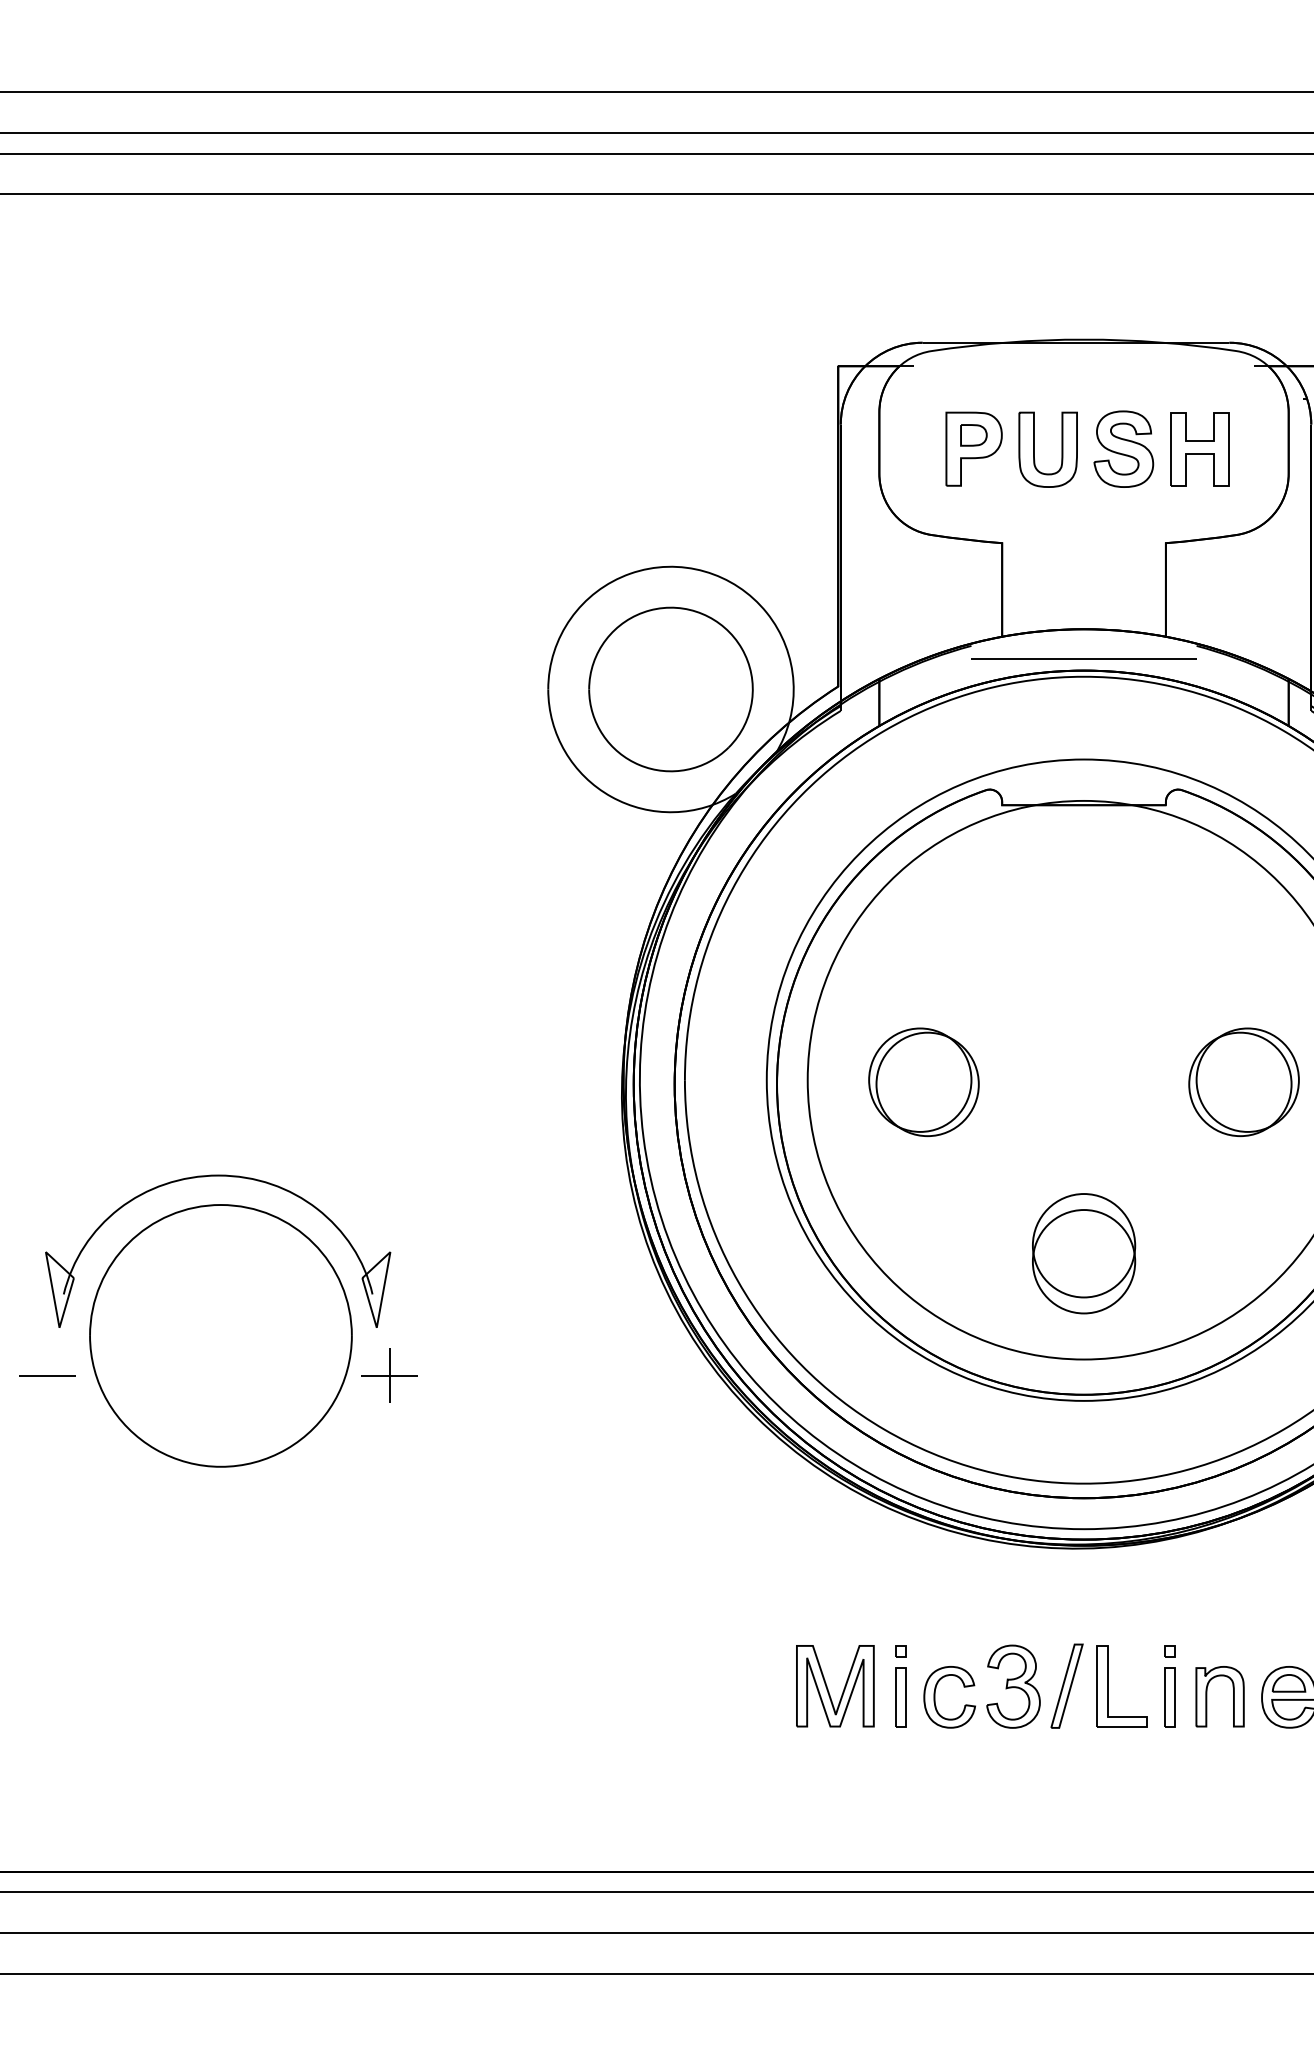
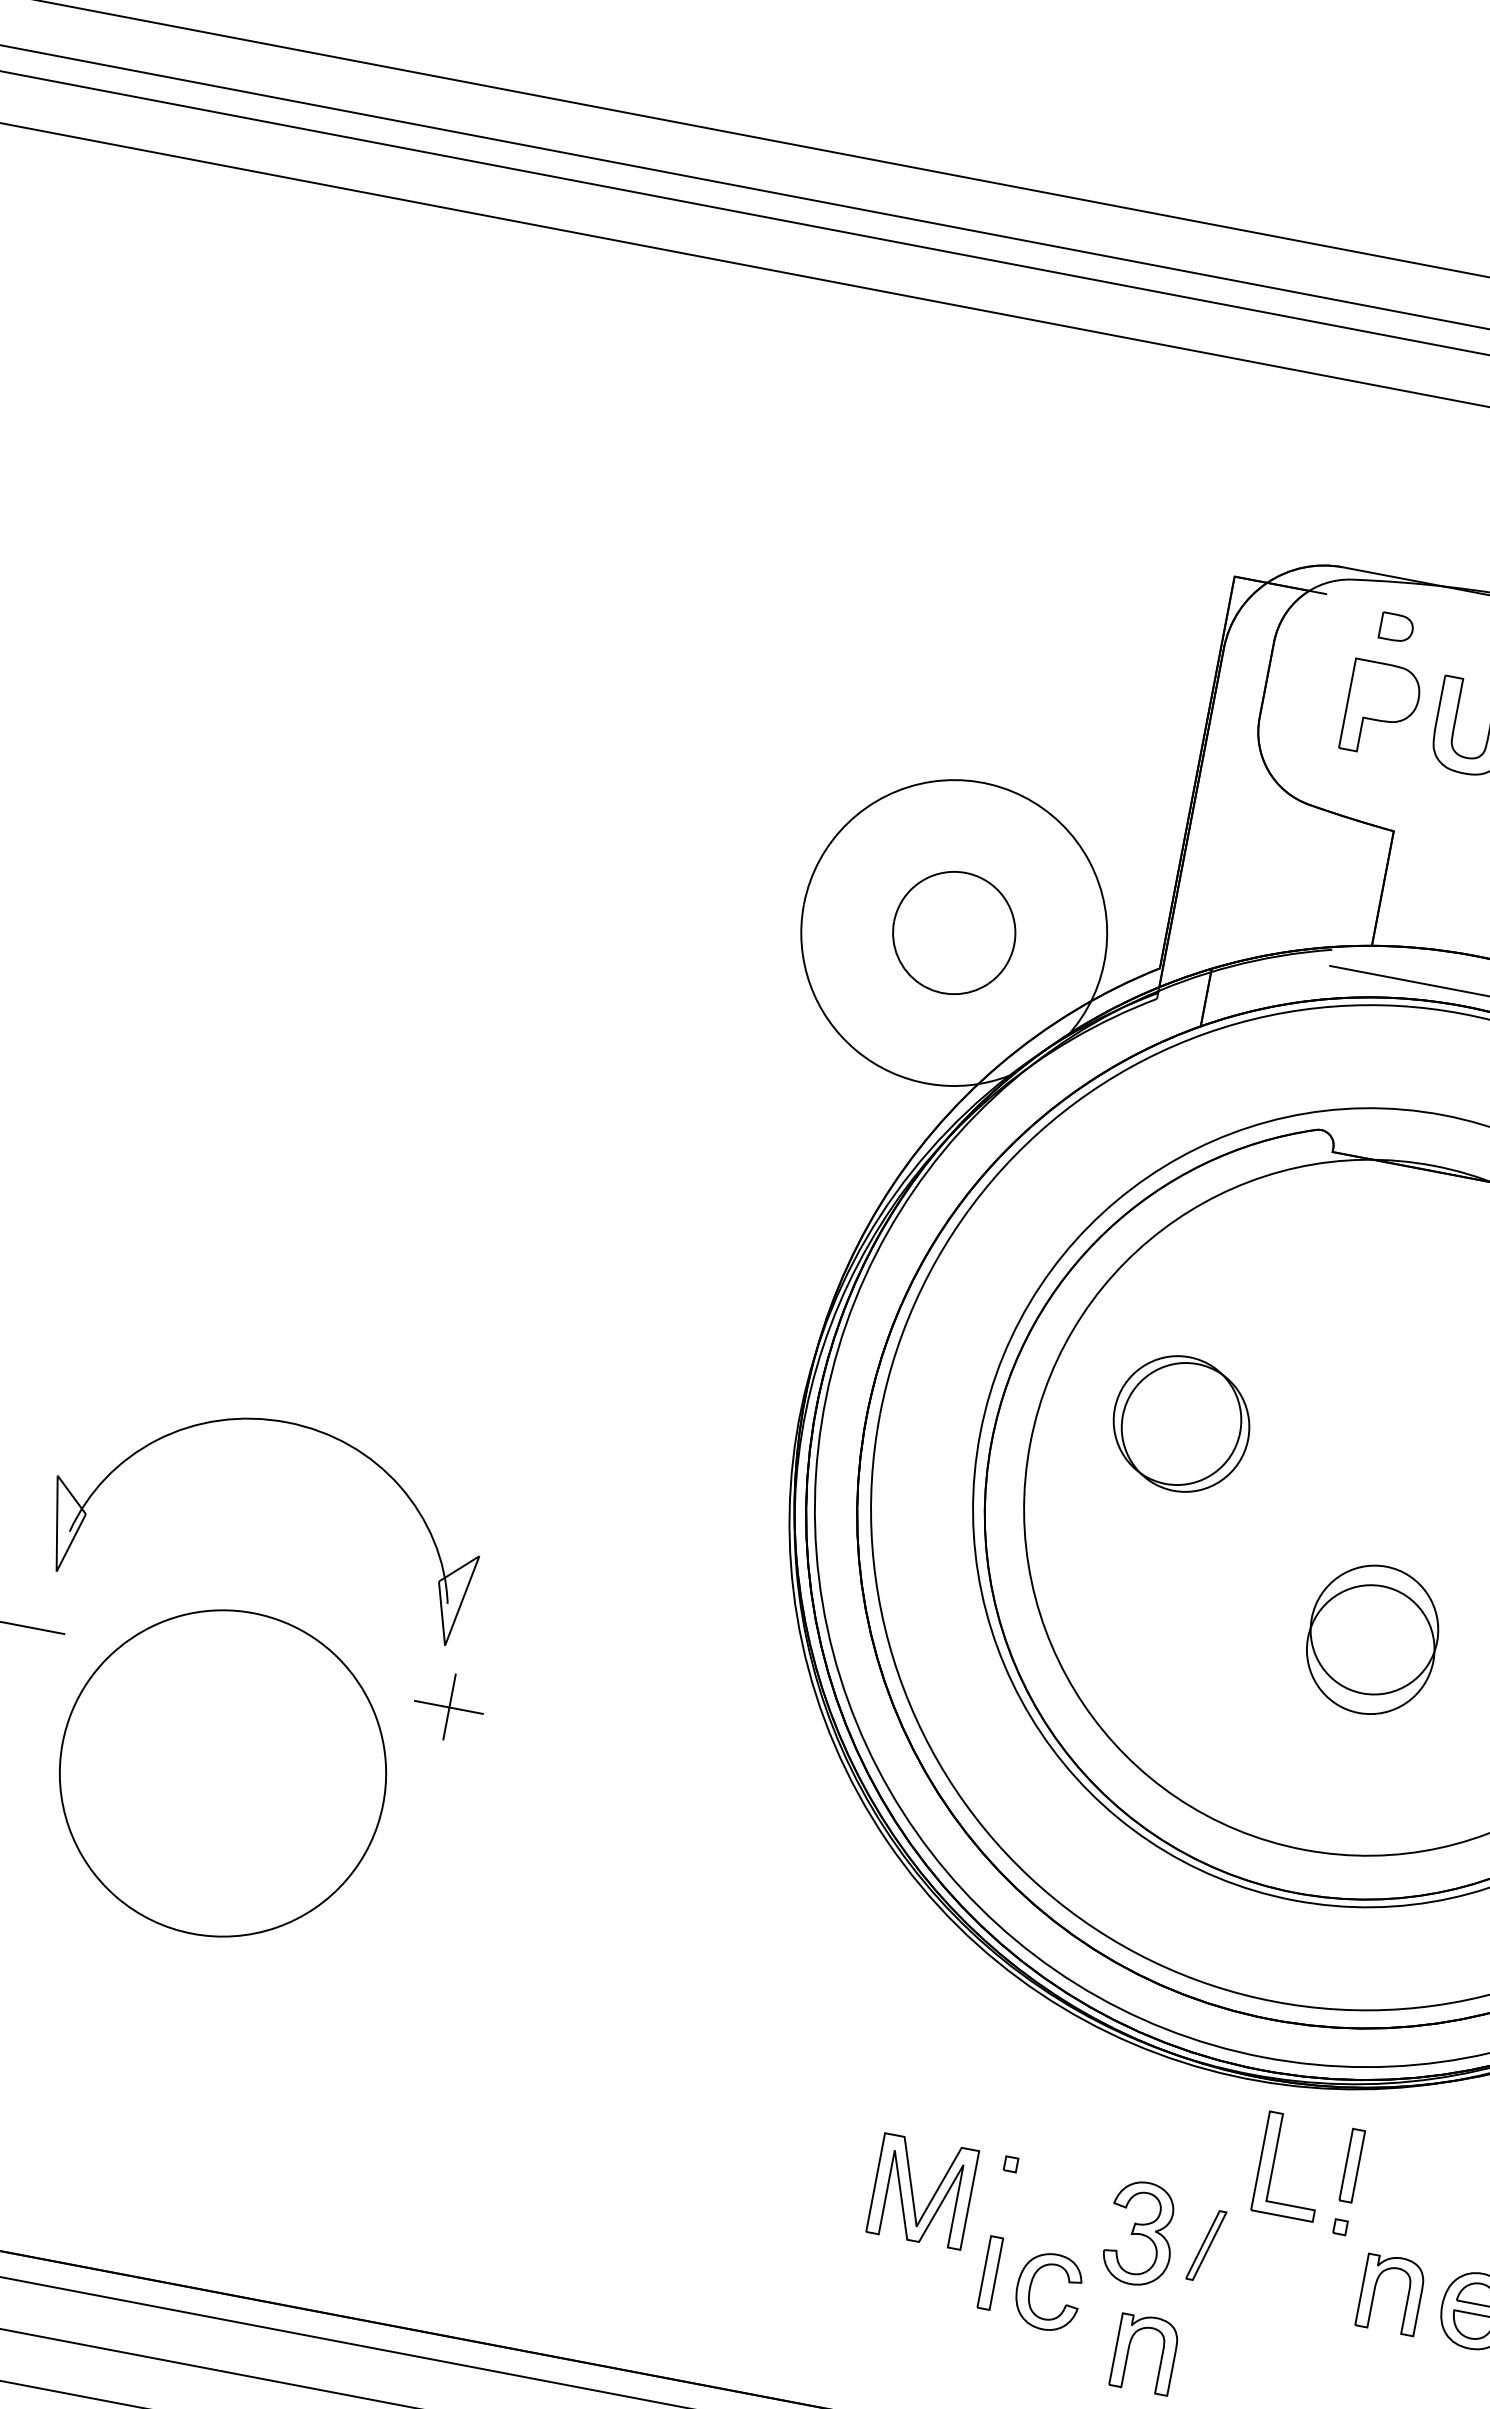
part: (973, 435) -> (1396, 627), moved
part: (670, 689) -> (953, 932), size x0.6
part: (923, 1081) -> (1181, 1422), moved
part: (1084, 1253) -> (1373, 1639), moved
part: (220, 1335) -> (222, 1772), moved
part: (1066, 1685) -> (1205, 2244), size x0.7
part: (1108, 1686) -> (1274, 2163), moved
part: (900, 1697) -> (989, 2273), moved
part: (935, 1697) -> (1031, 2288), moved
part: (1169, 1697) -> (1351, 2165), moved
part: (1022, 1780) -> (1129, 2350), added

